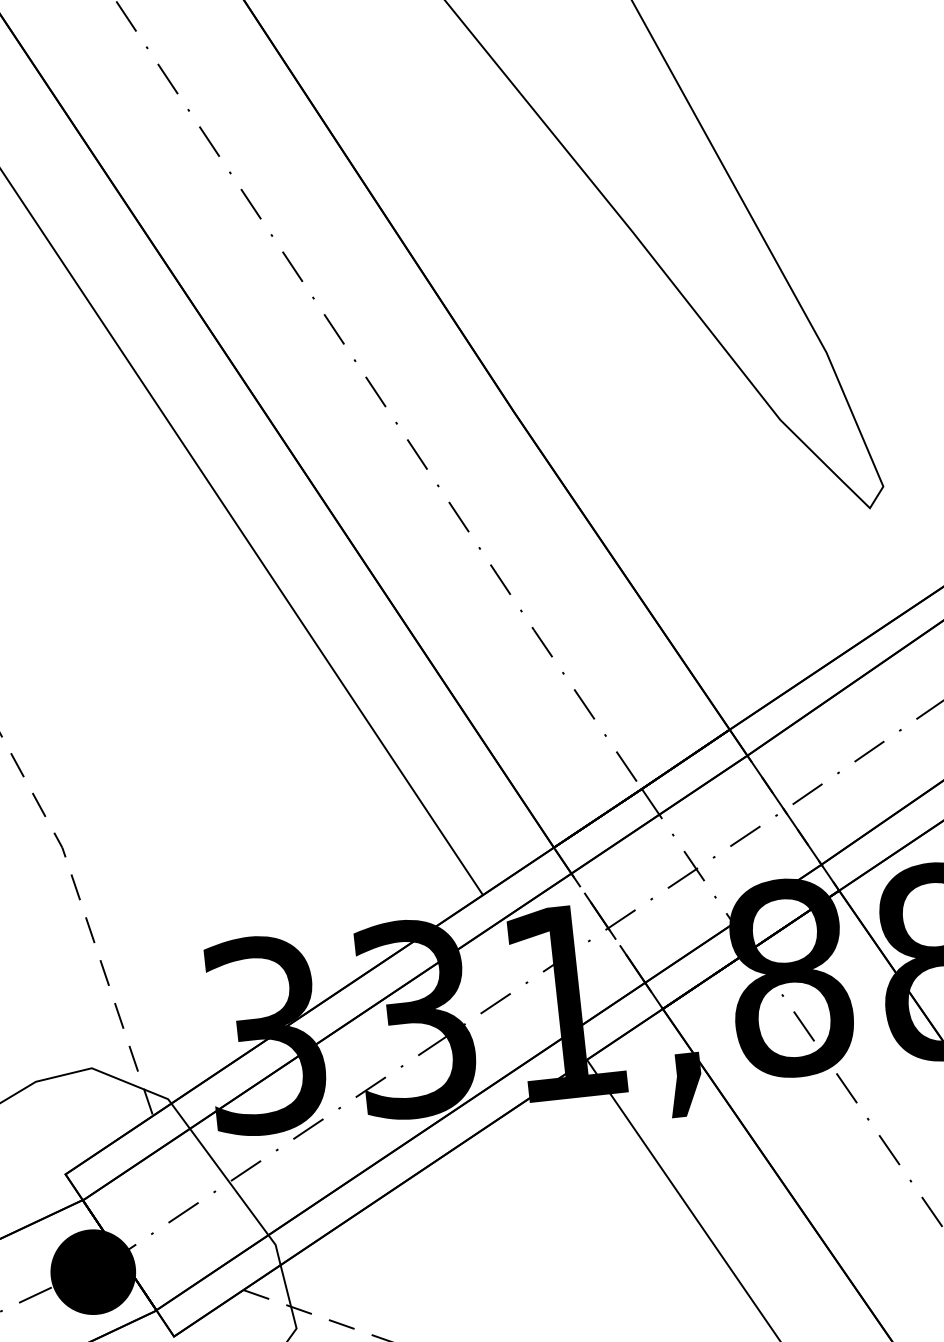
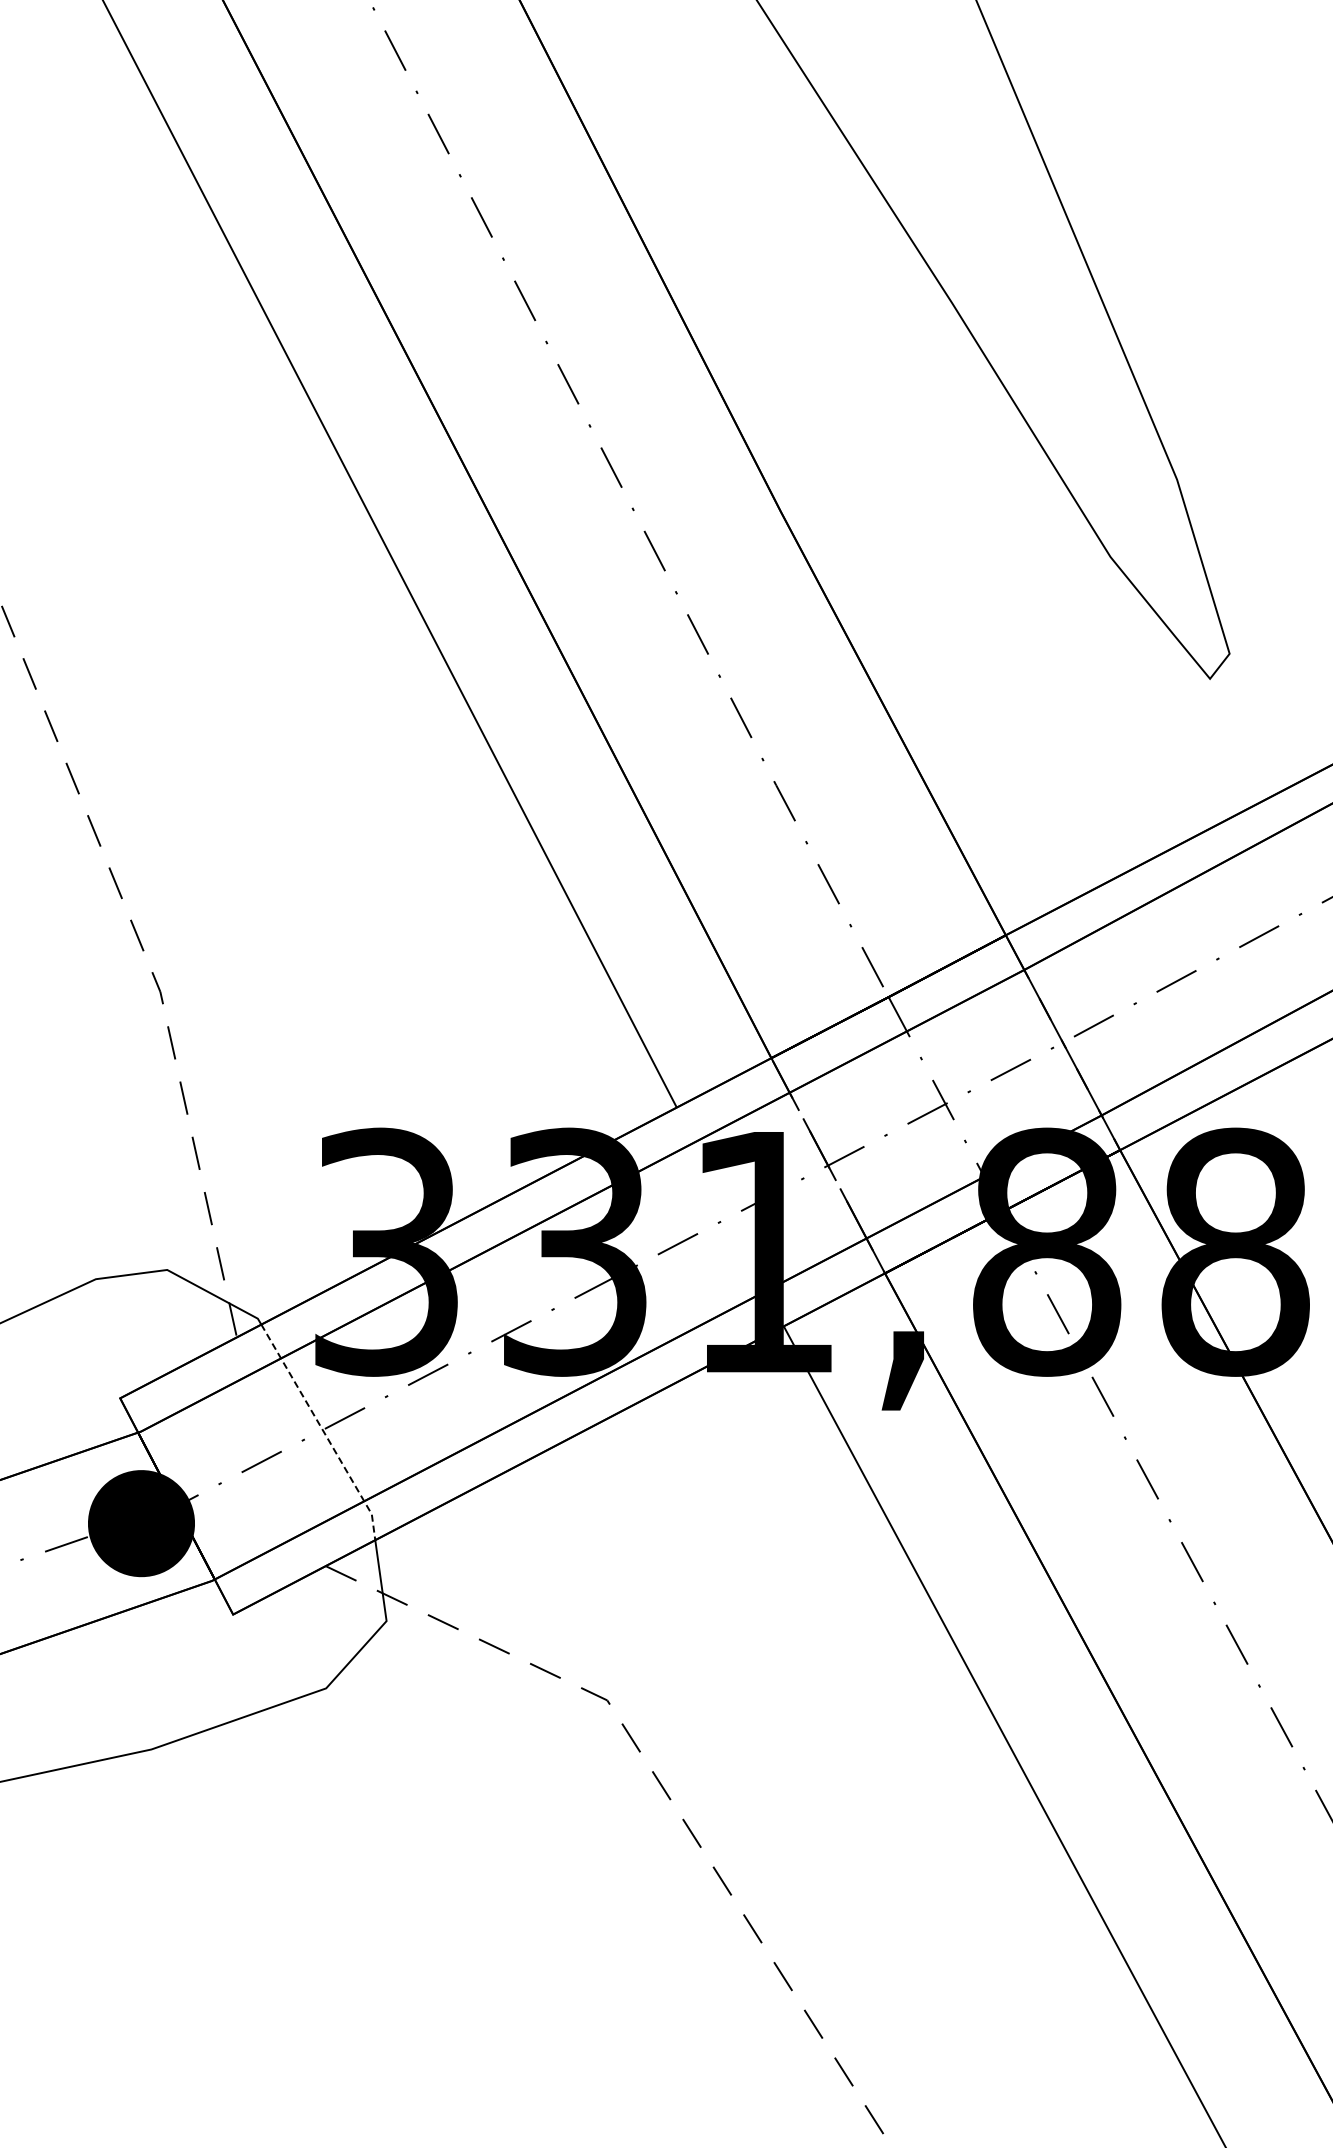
line: (230, 1183) -> (323, 1431), solid -> dashed

